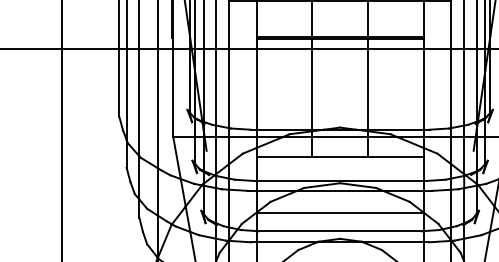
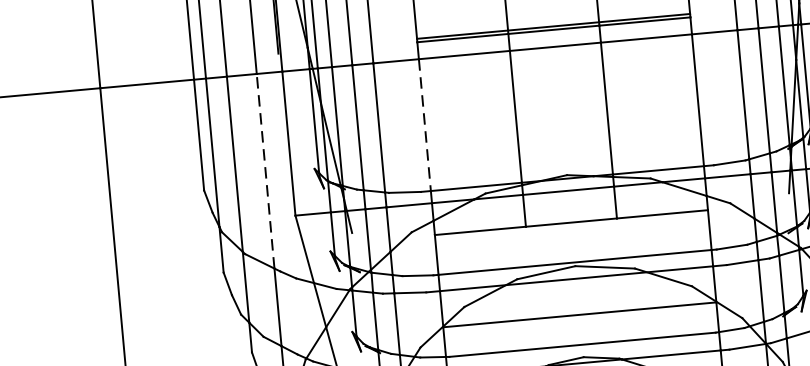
line: (256, 89) -> (424, 125), solid -> dashed
line: (157, 108) -> (265, 171), solid -> dashed

